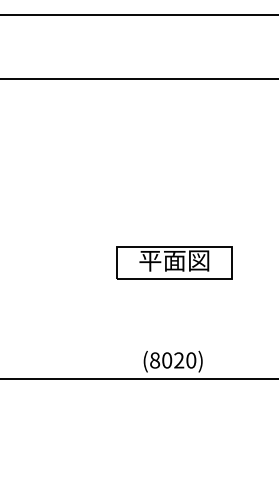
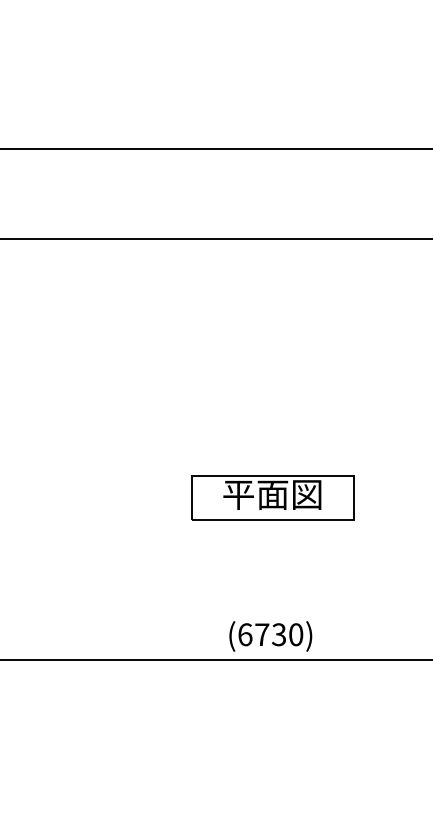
text: (167, 360) -> (262, 634), (8020) -> (6730)

